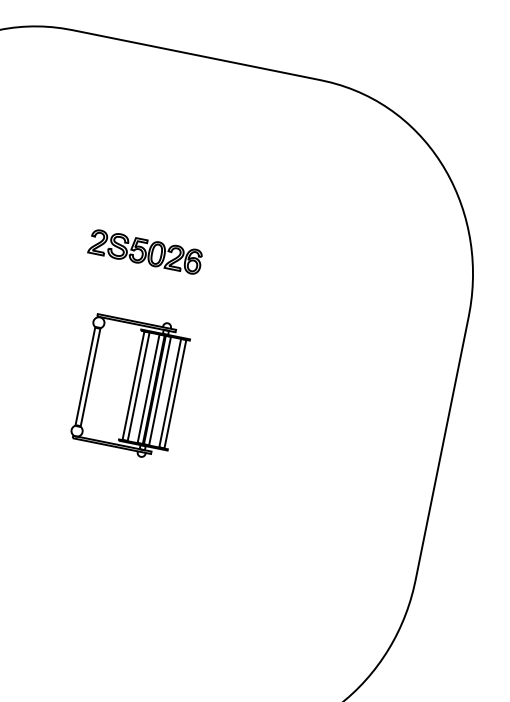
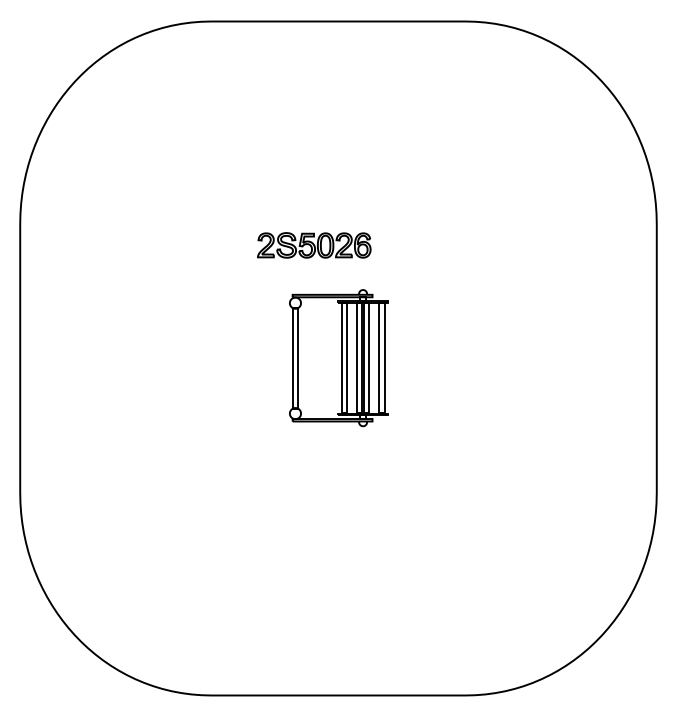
part: (145, 252) -> (314, 245), moved

